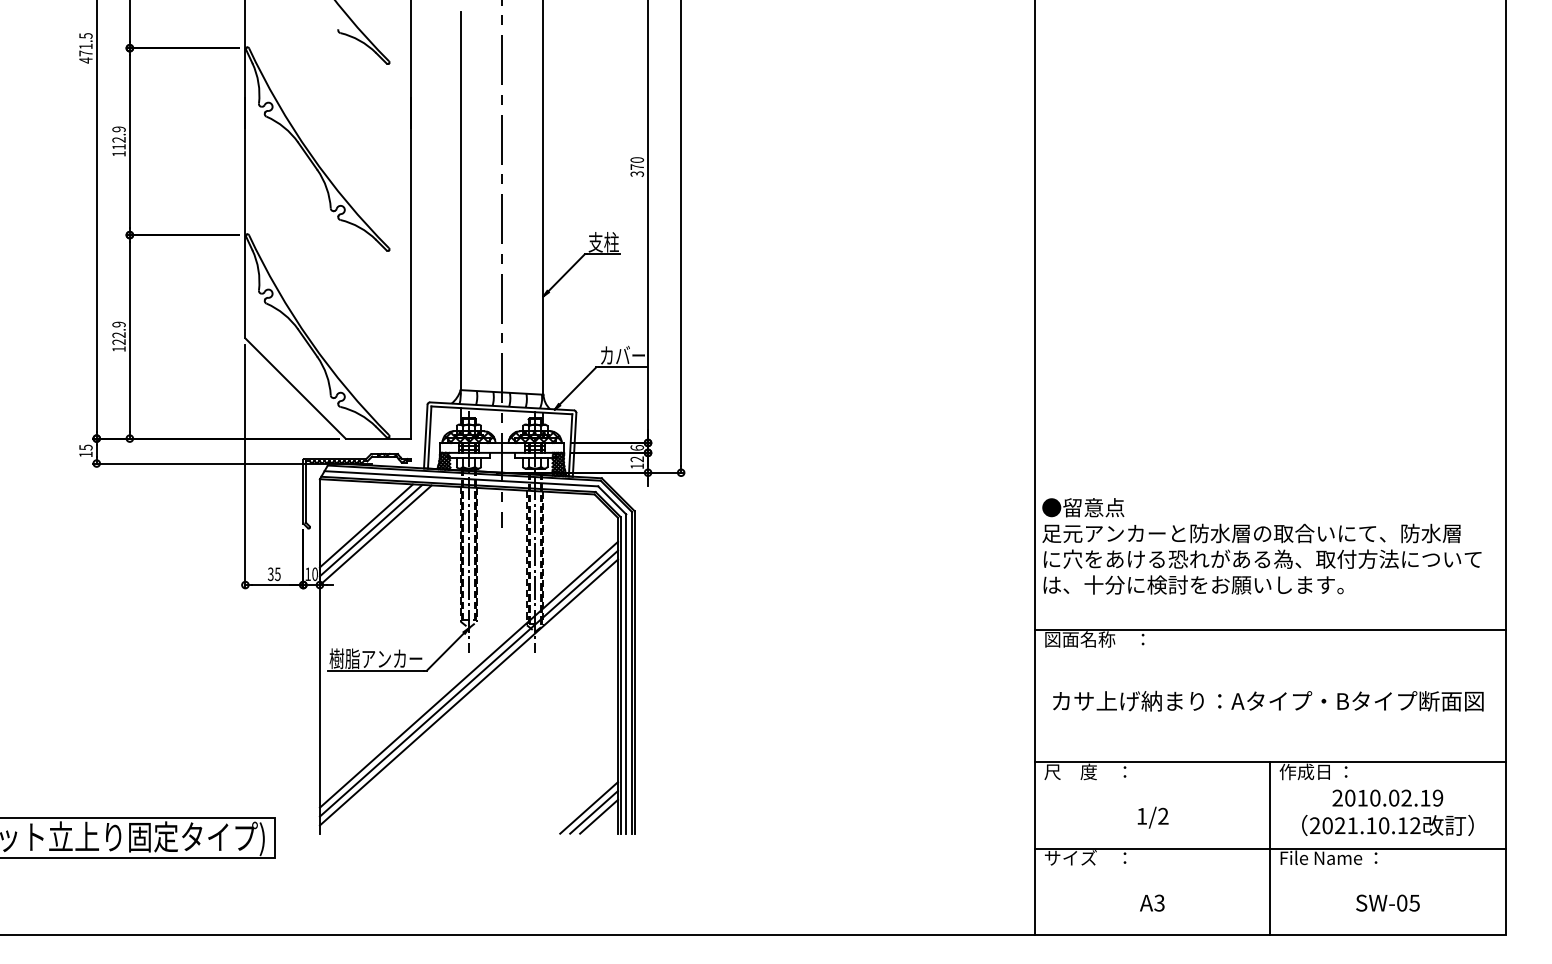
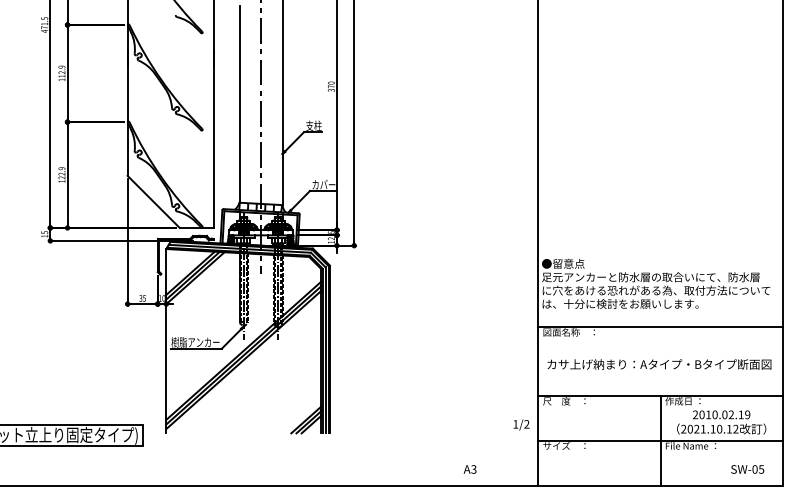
text: (1152, 816) -> (521, 424), moved
text: (1151, 903) -> (469, 469), moved
text: (1387, 903) -> (747, 469), moved

